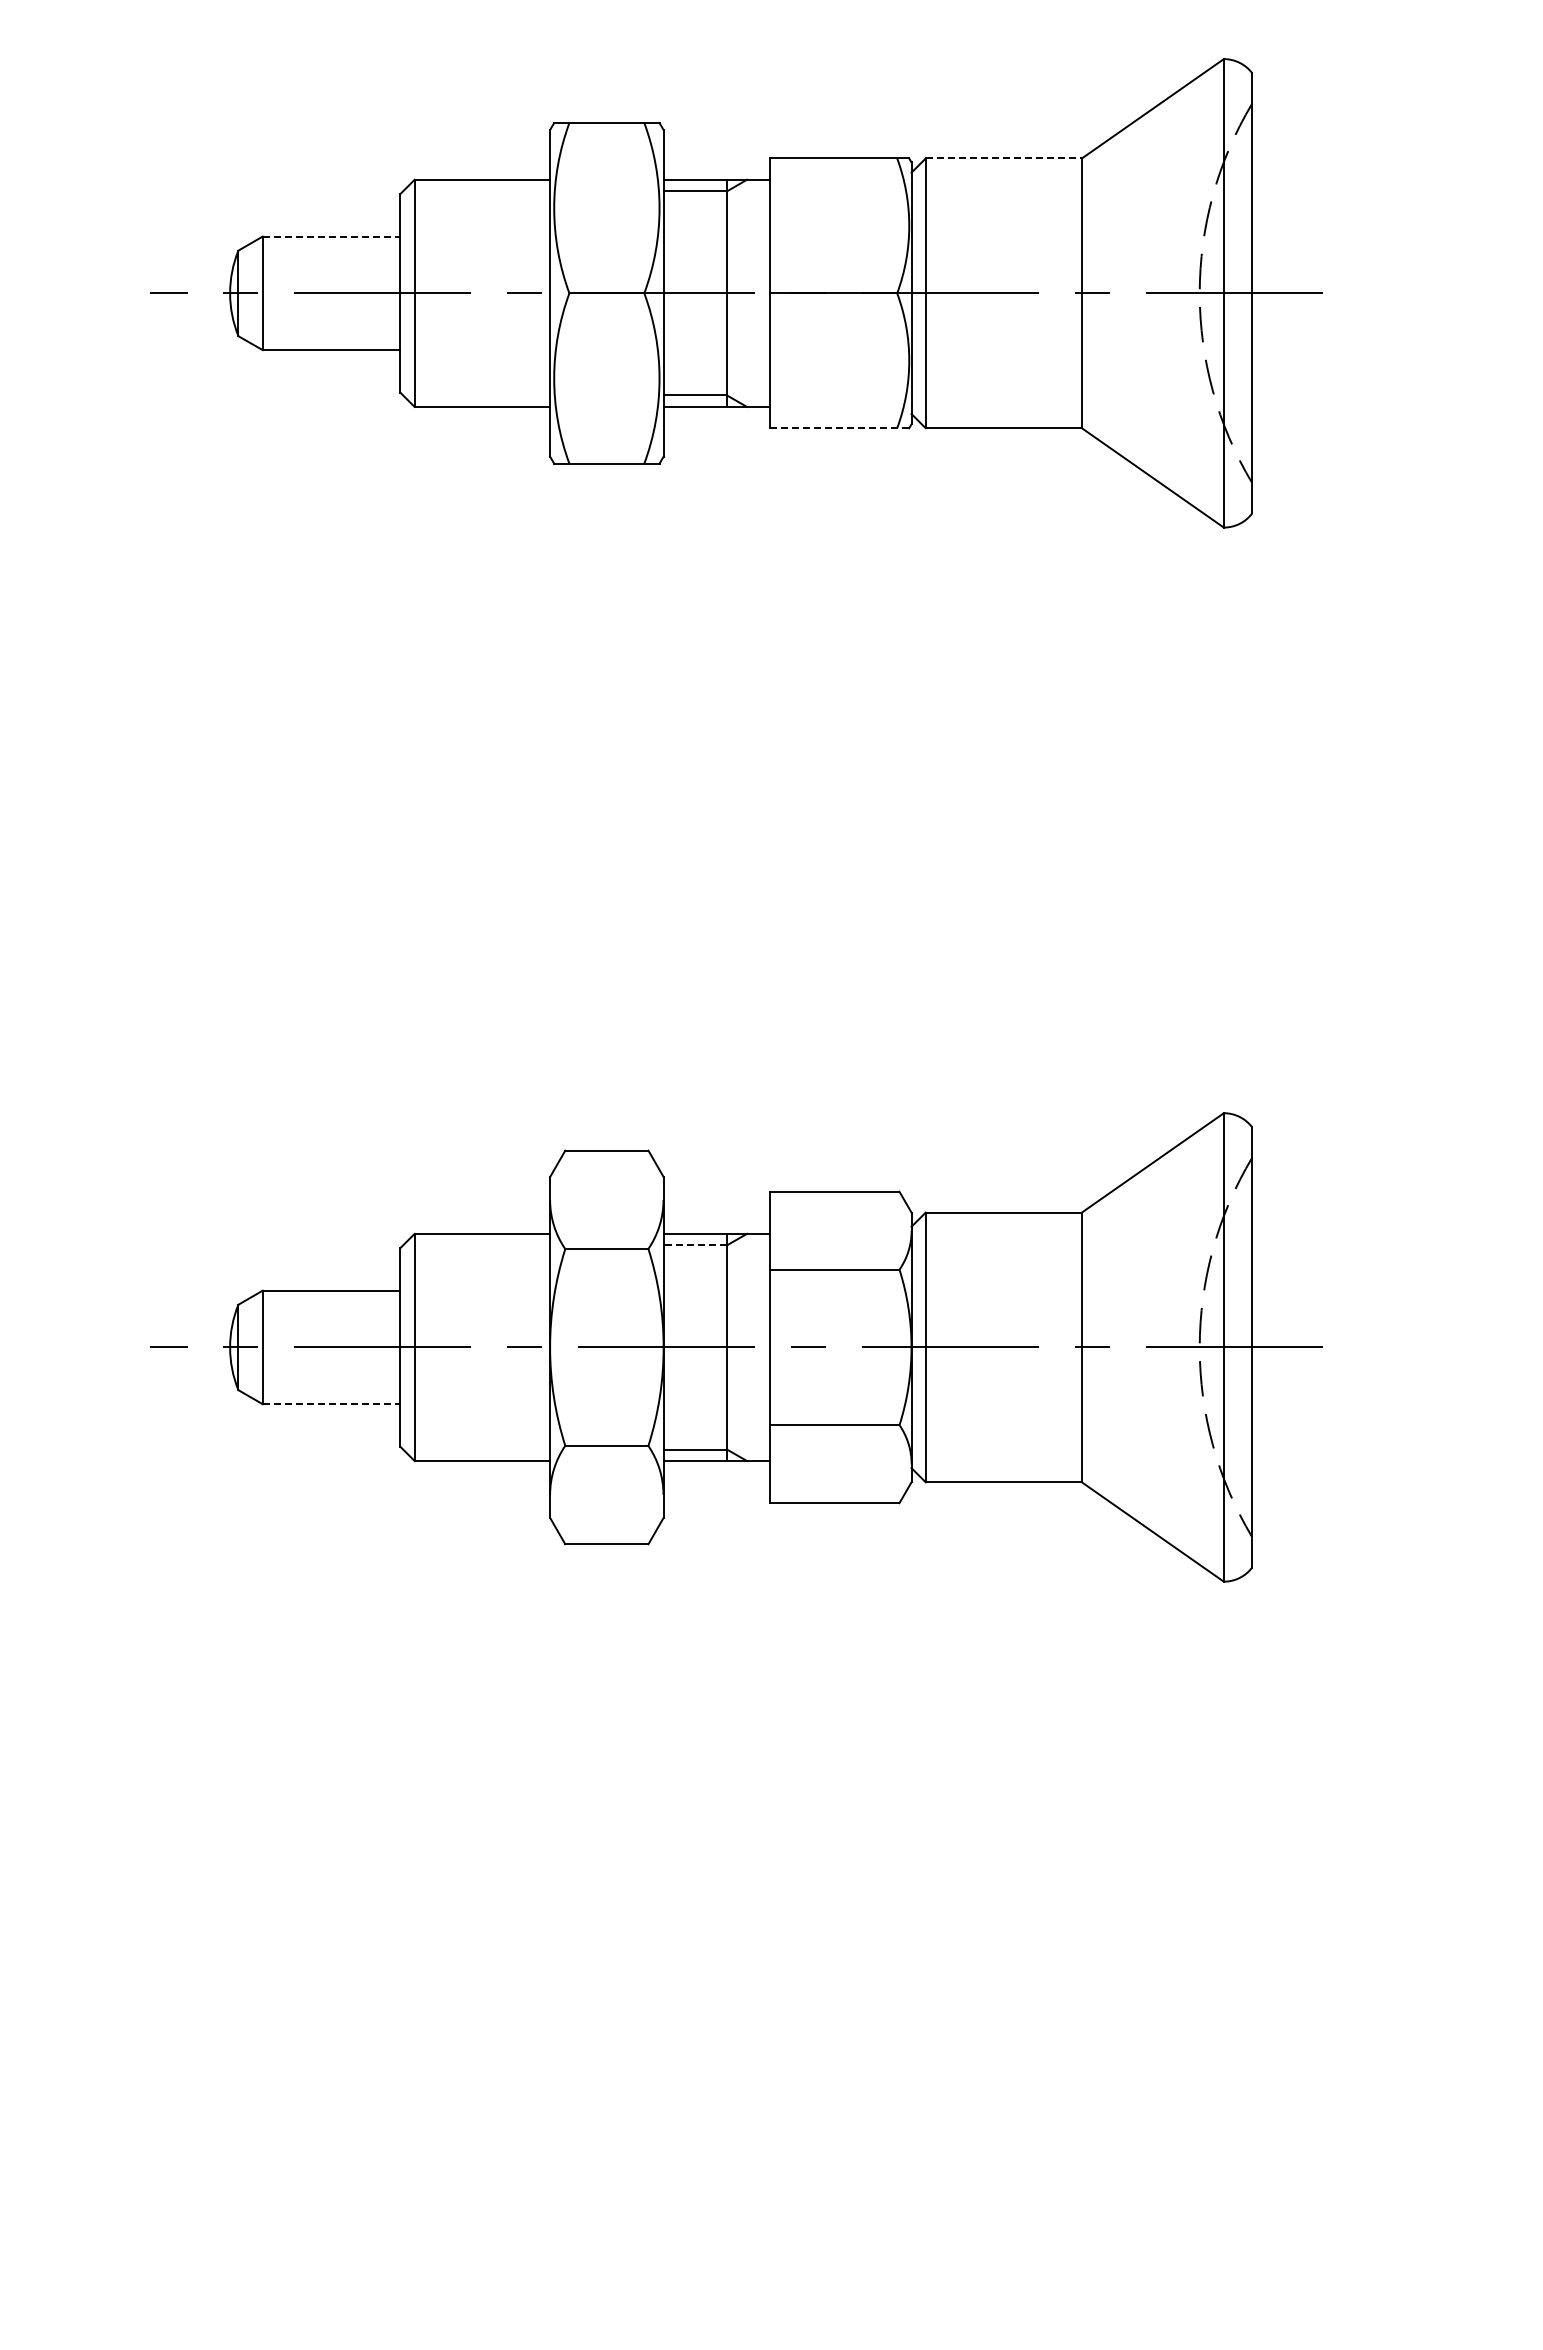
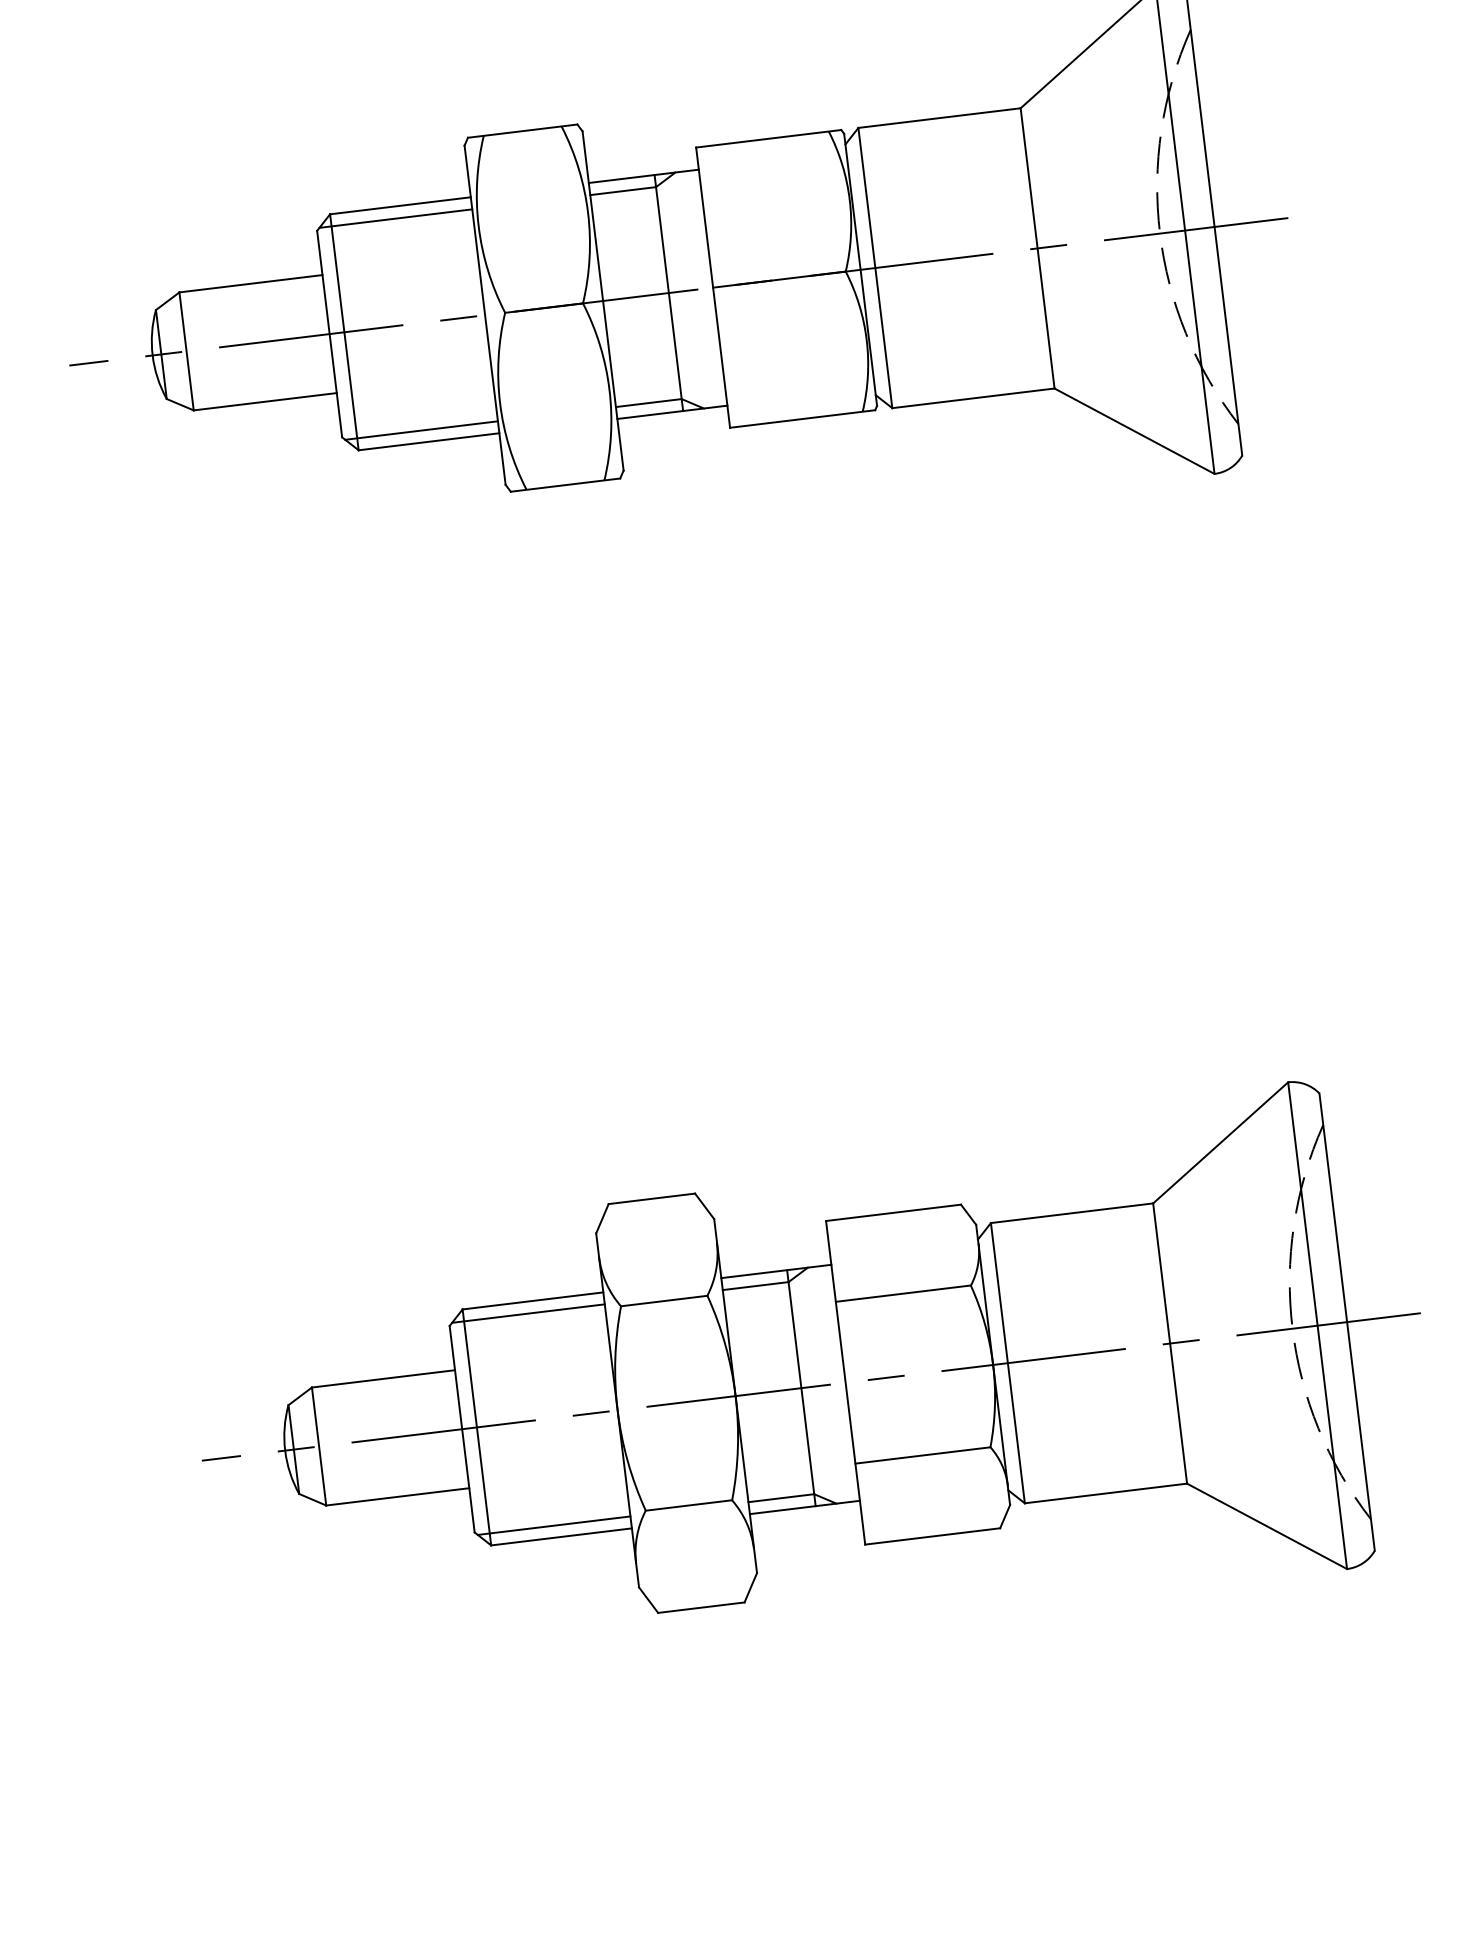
line: (1004, 158) -> (940, 118), dashed -> solid
line: (476, 191) -> (395, 218), added
line: (331, 236) -> (250, 283), dashed -> solid
line: (476, 395) -> (421, 430), added
line: (839, 428) -> (802, 419), dashed -> solid
line: (476, 1245) -> (528, 1313), added
line: (695, 1245) -> (755, 1286), dashed -> solid
line: (331, 1404) -> (397, 1497), dashed -> solid
line: (476, 1449) -> (554, 1525), added

